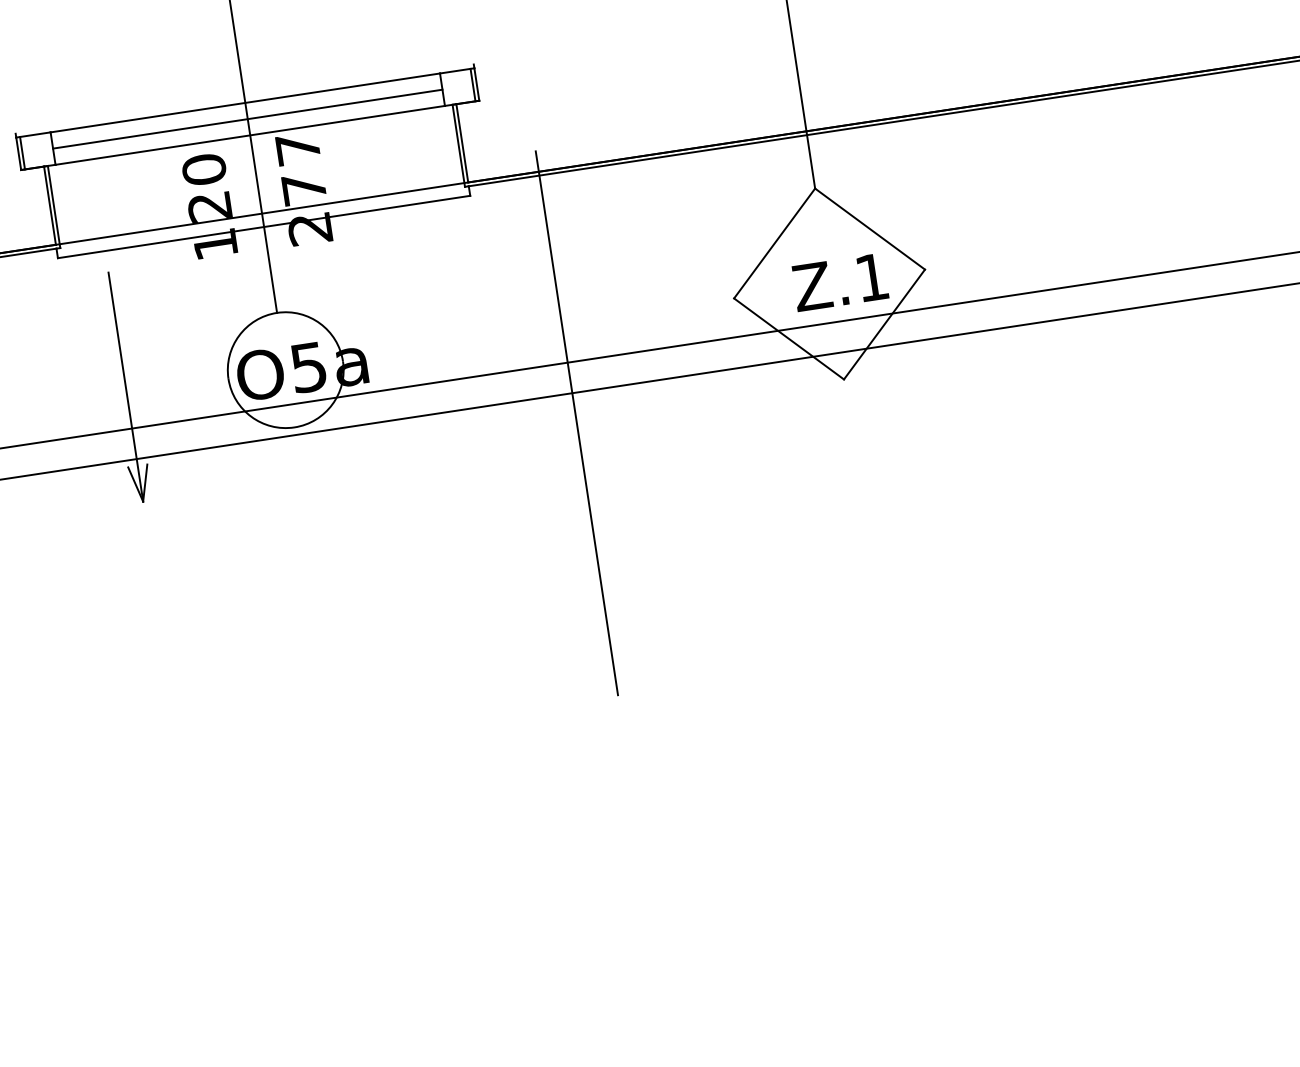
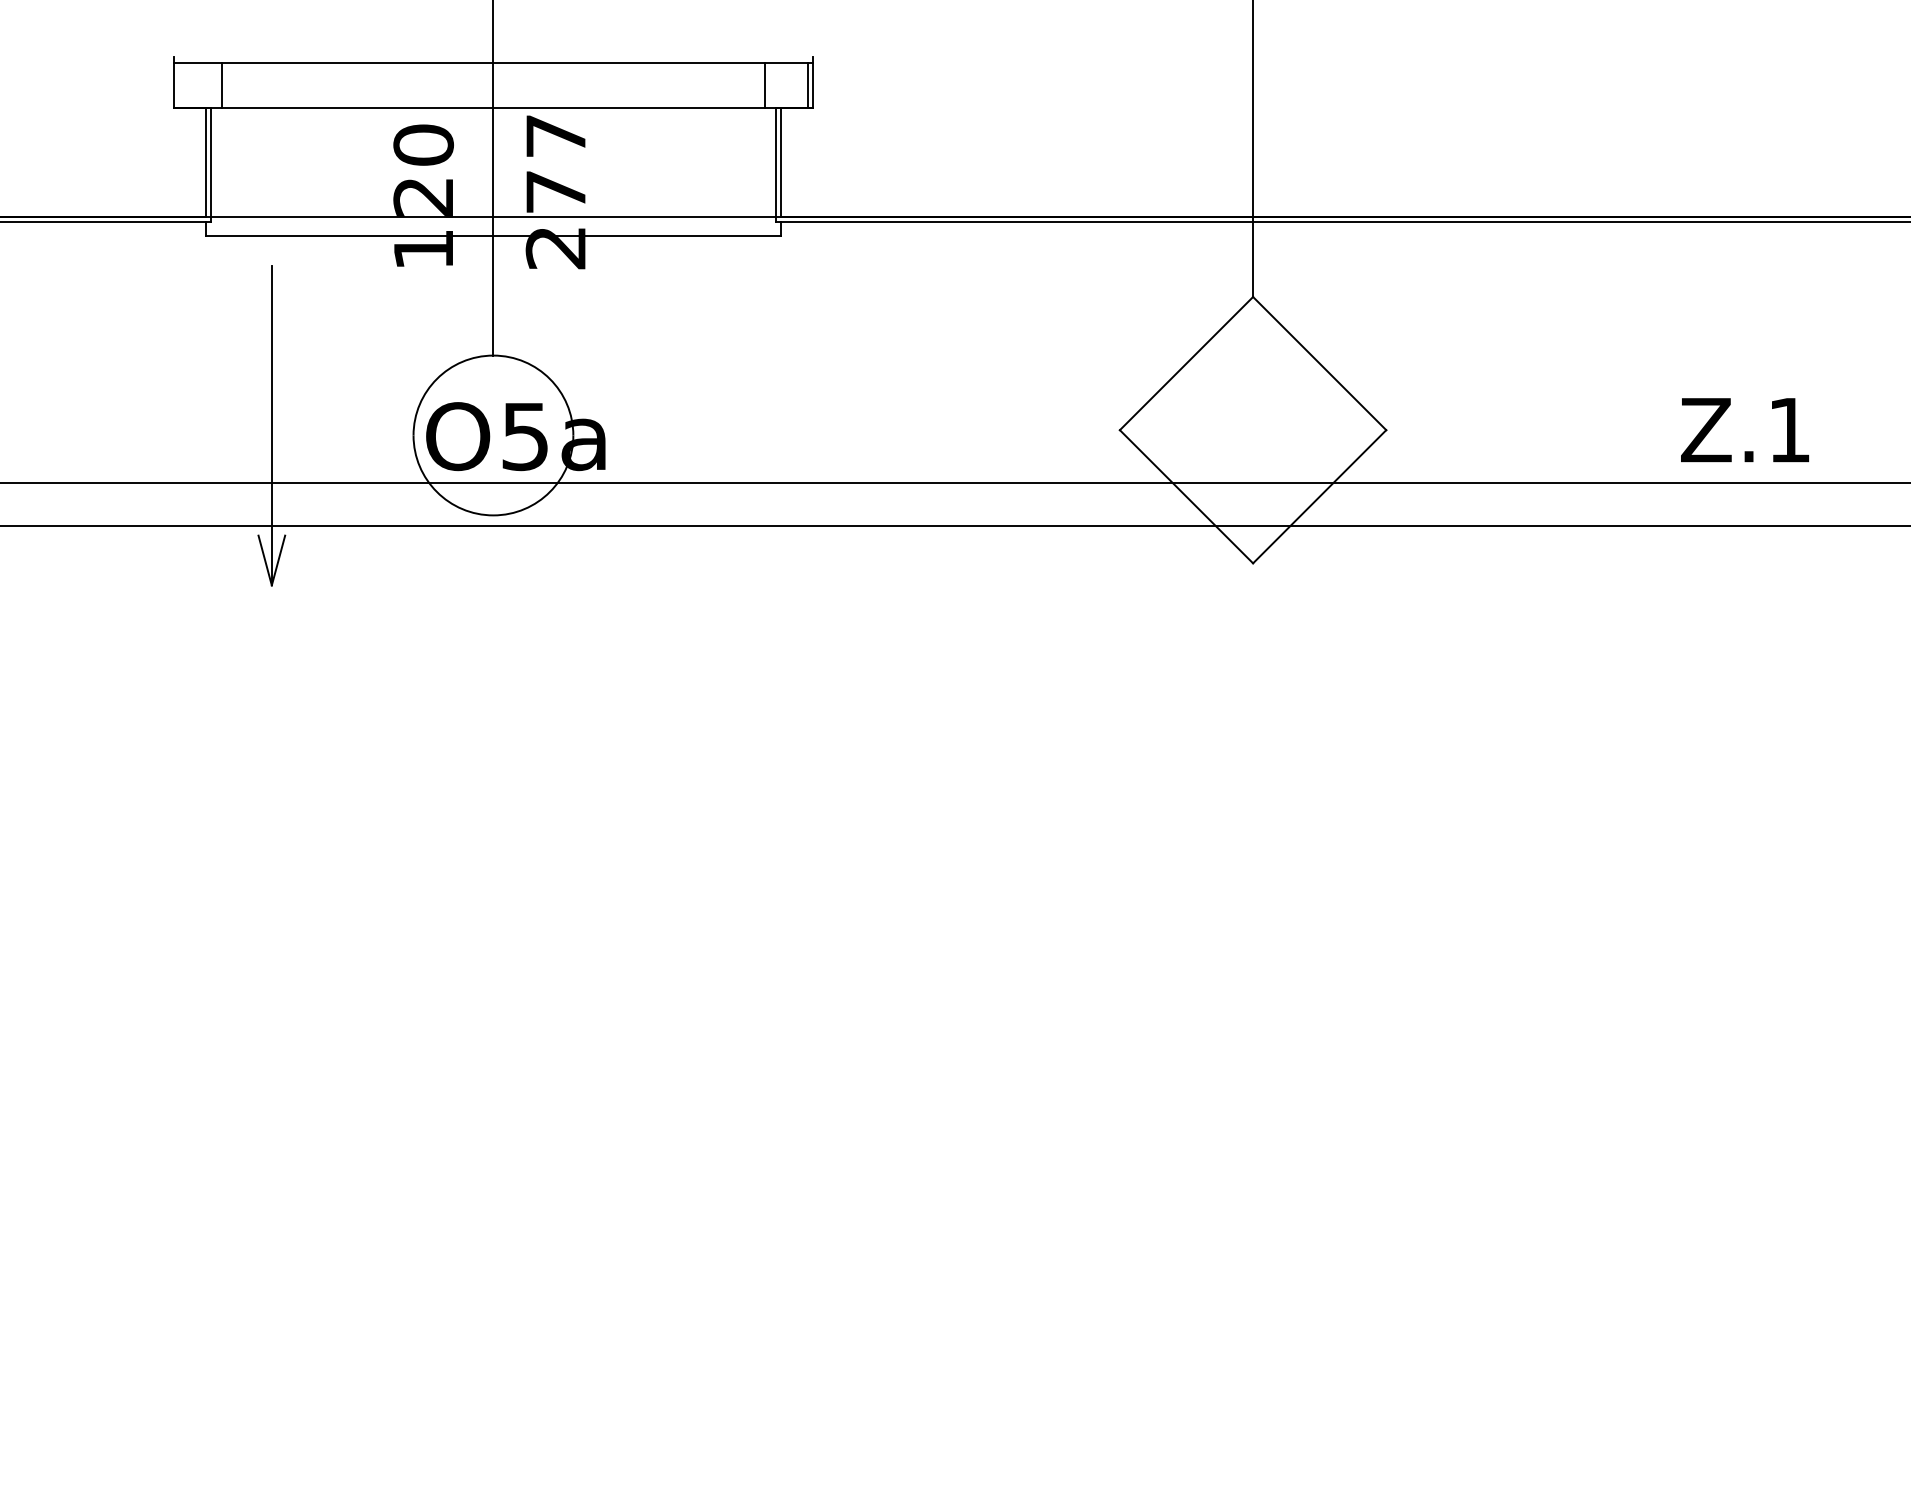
line: (247, 119) -> (493, 85), removed
line: (22, 152) -> (179, 84), removed
text: (839, 282) -> (1744, 430), moved
line: (576, 422) -> (879, 567), removed

